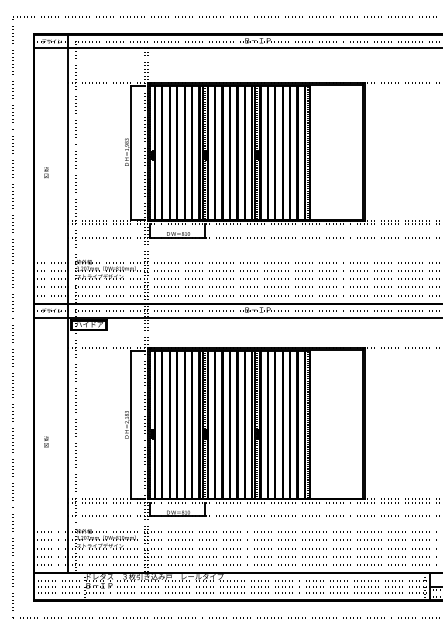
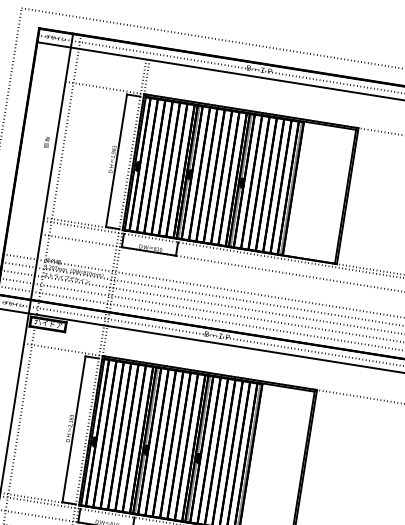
text: (46, 172) -> (47, 142), moved

